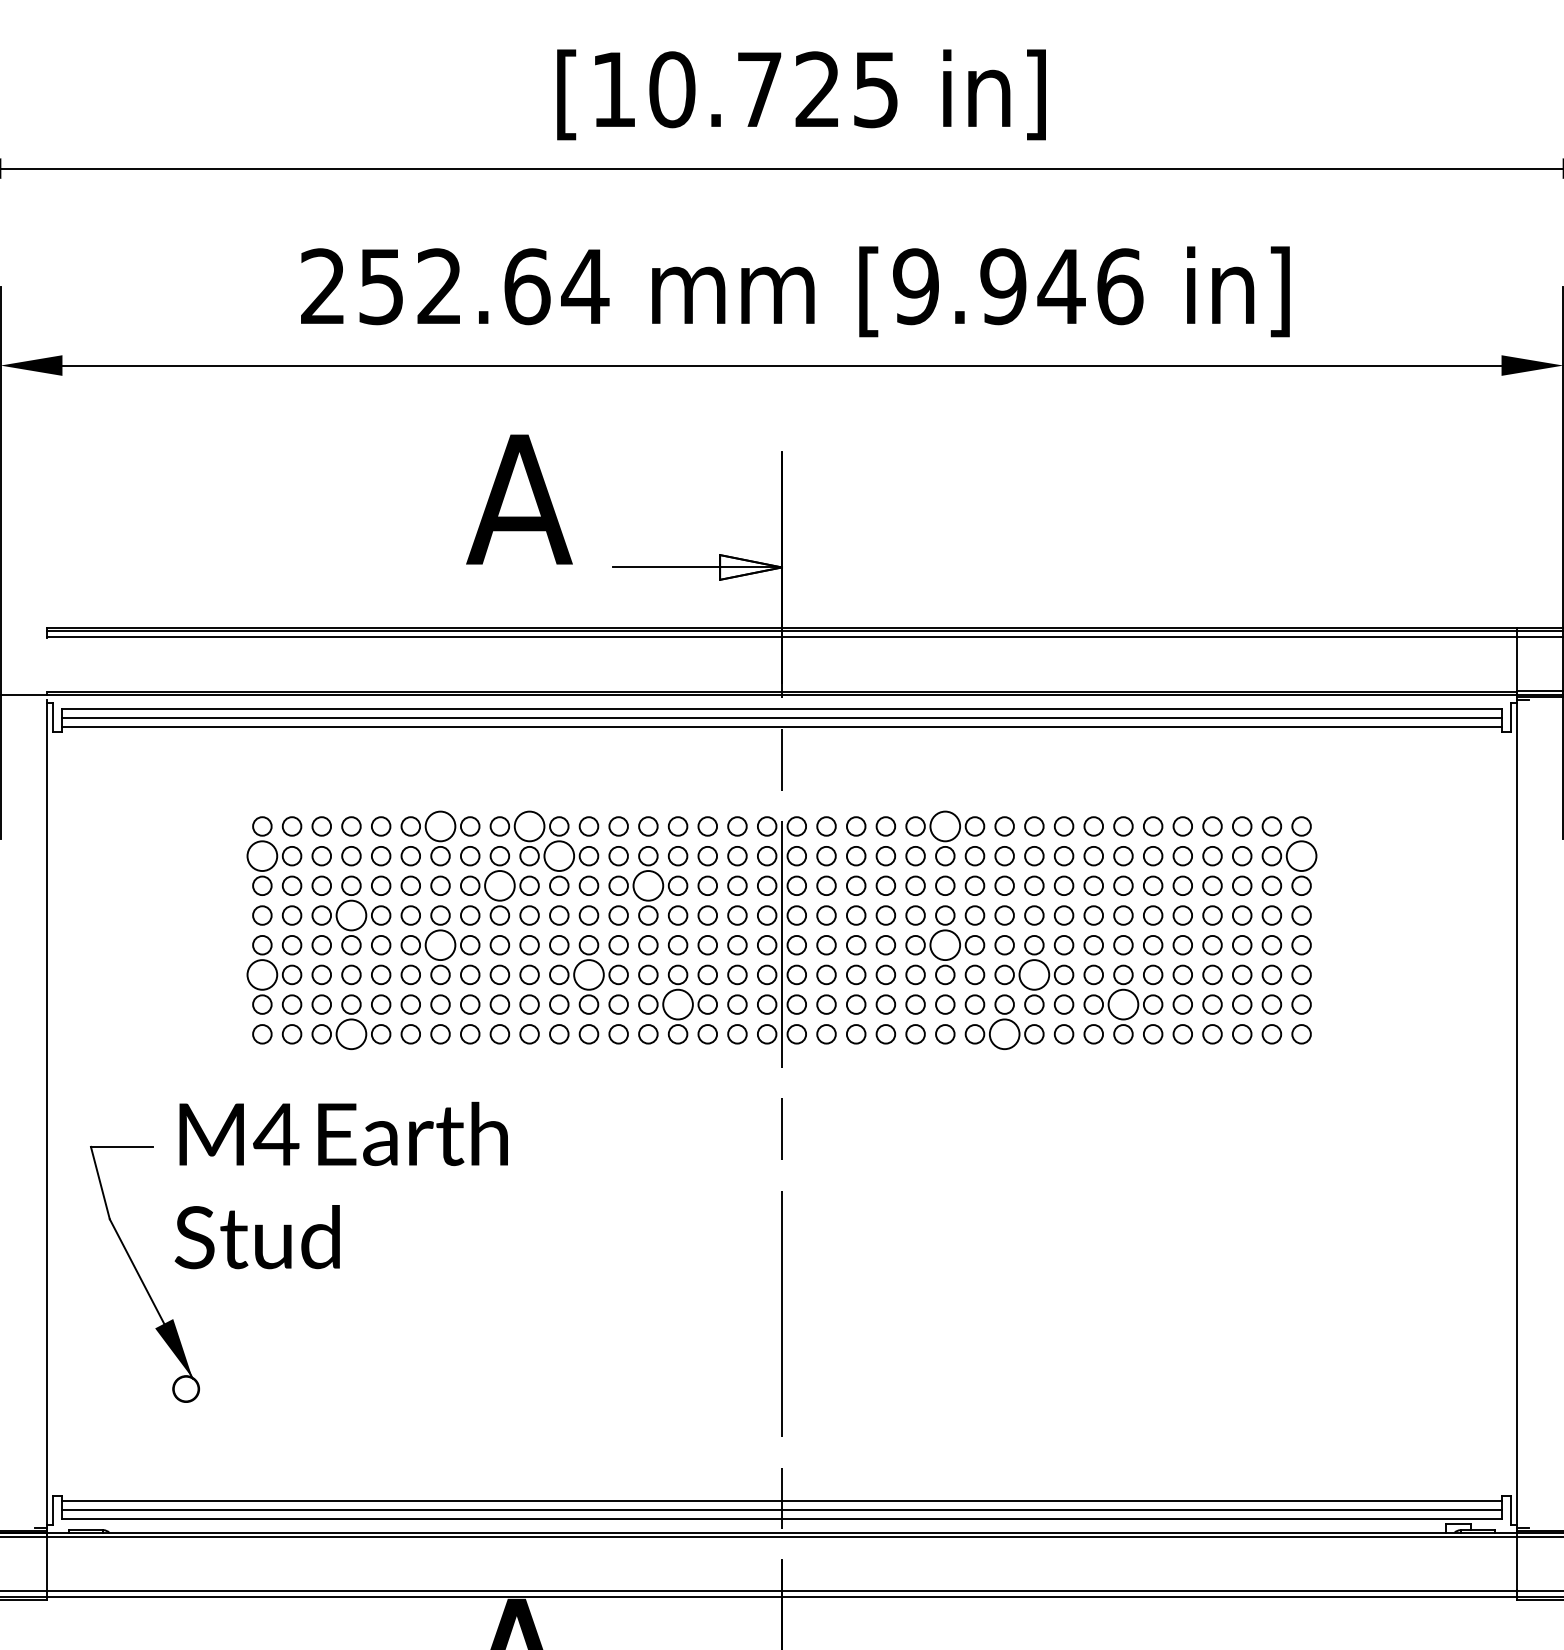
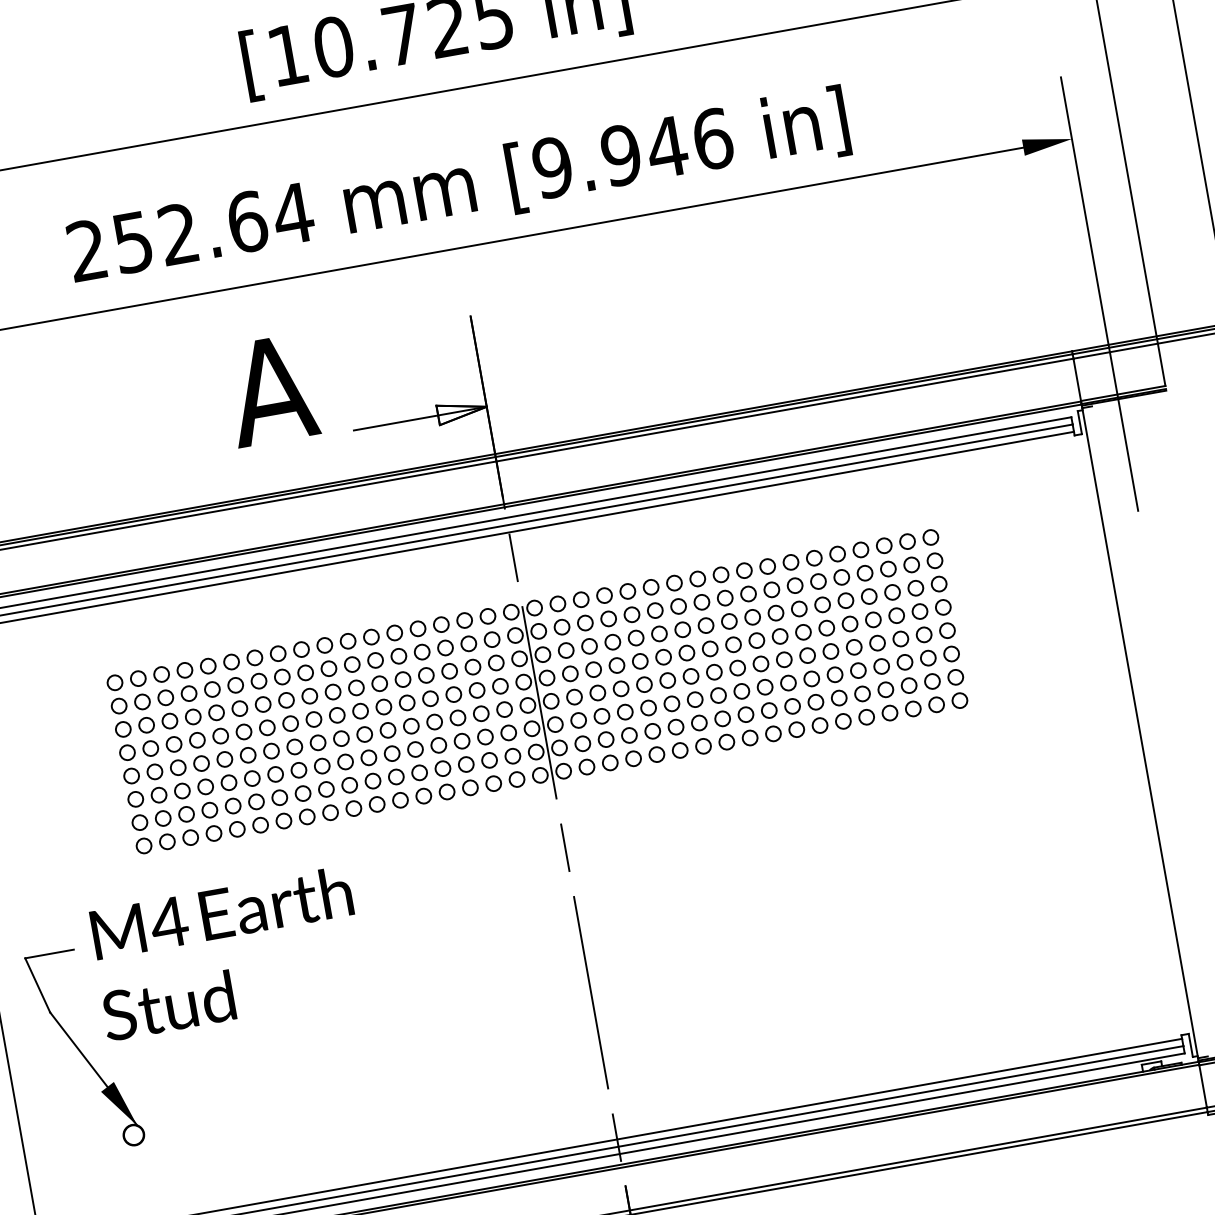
circle: (440, 826) -> (254, 657), size x0.62
circle: (529, 826) -> (324, 645), size x0.62
circle: (945, 826) -> (651, 587), size x0.62
circle: (262, 855) -> (119, 705), size x0.62
circle: (559, 855) -> (352, 664), size x0.62
circle: (1301, 855) -> (934, 560), size x0.62
circle: (499, 885) -> (309, 695), size x0.62
circle: (648, 885) -> (426, 675), size x0.62
circle: (351, 915) -> (197, 740), size x0.62
circle: (440, 944) -> (271, 750), size x0.62
circle: (945, 944) -> (667, 679), size x0.62
circle: (262, 974) -> (135, 798), size x0.62
circle: (588, 974) -> (391, 753), size x0.62
circle: (1034, 974) -> (741, 691), size x0.62
circle: (677, 1004) -> (465, 764), size x0.62
circle: (1123, 1004) -> (815, 702), size x0.62
circle: (351, 1034) -> (214, 833), size x0.62
circle: (1004, 1034) -> (726, 742), size x0.62

